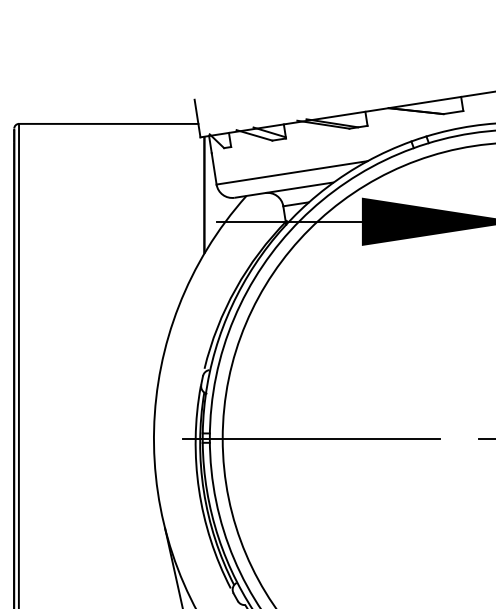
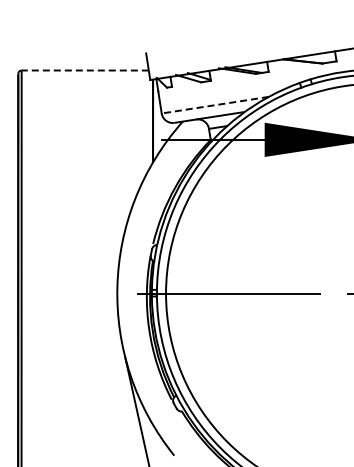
line: (109, 123) -> (85, 70), solid -> dashed
line: (291, 173) -> (214, 105), solid -> dashed

